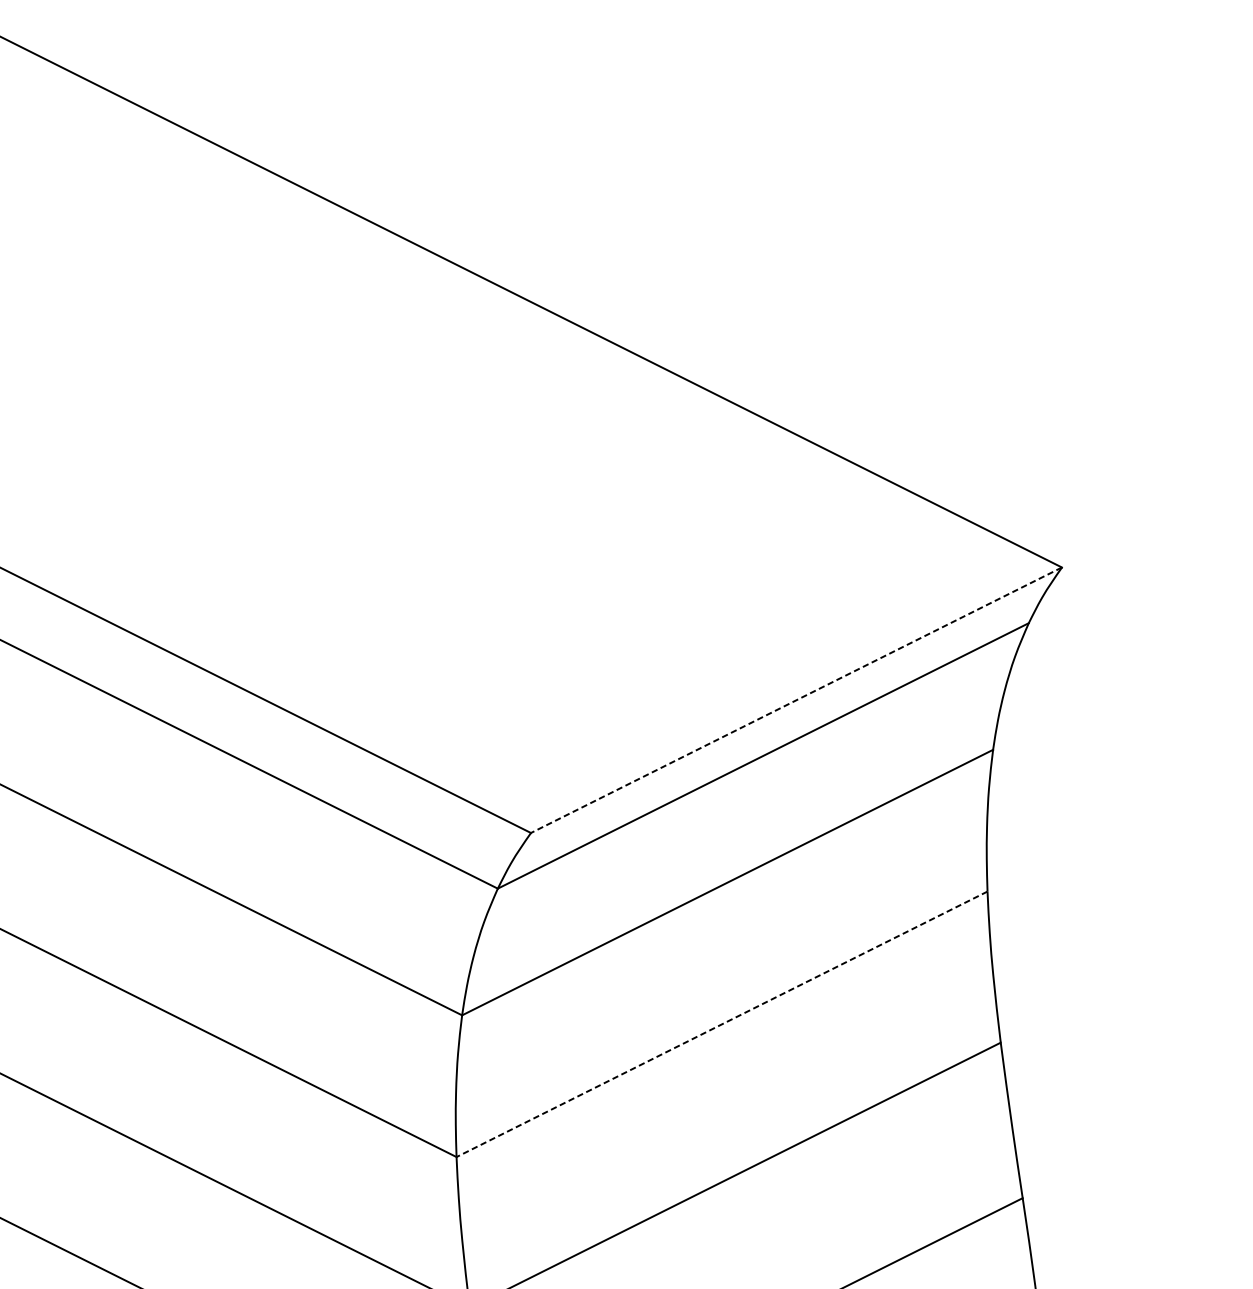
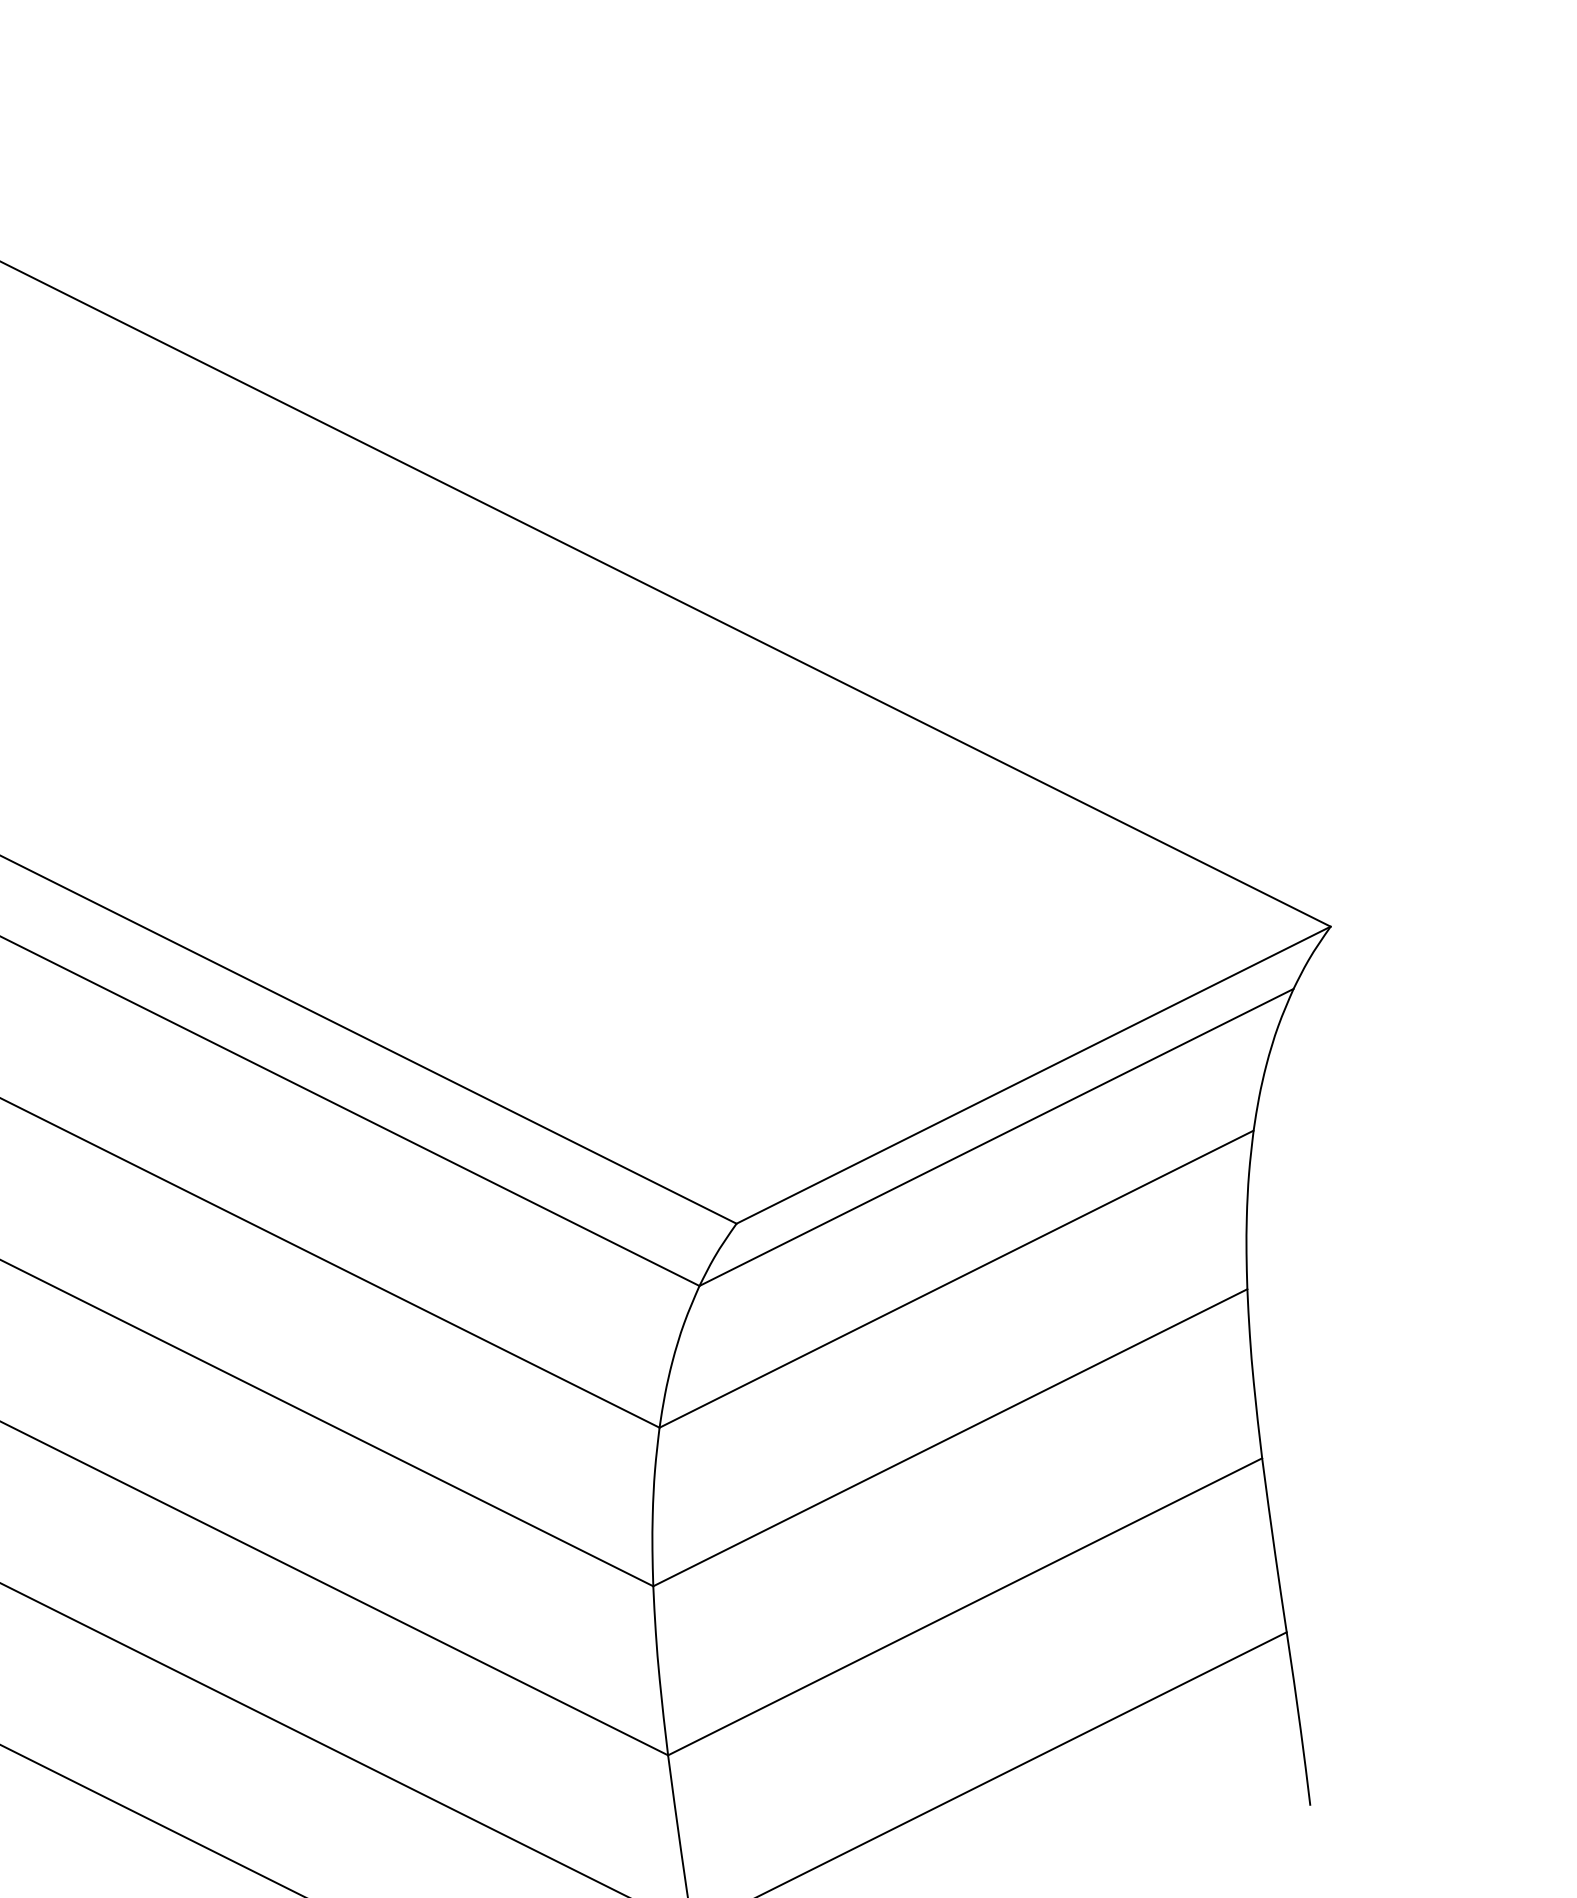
line: (796, 700) -> (1033, 1075), dashed -> solid
line: (721, 1024) -> (949, 1437), dashed -> solid

